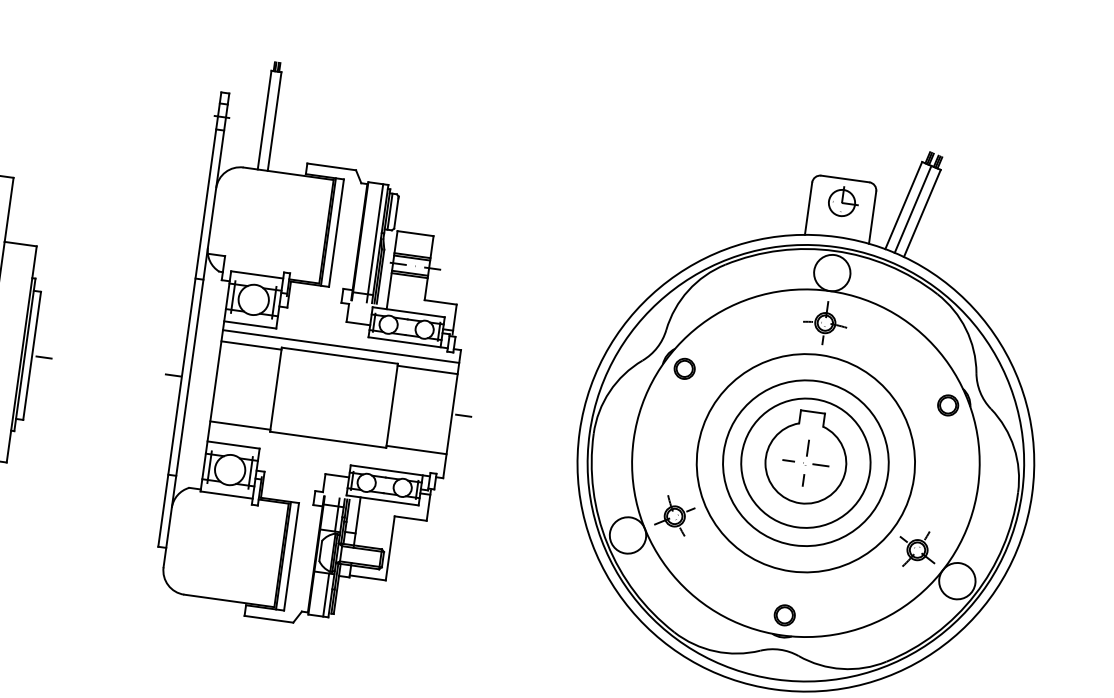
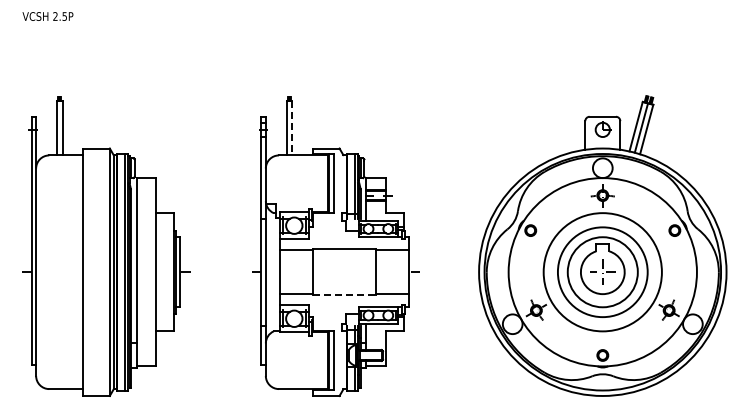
line: (275, 121) -> (292, 128), solid -> dashed
line: (340, 346) -> (344, 244), removed
line: (327, 440) -> (344, 295), solid -> dashed

